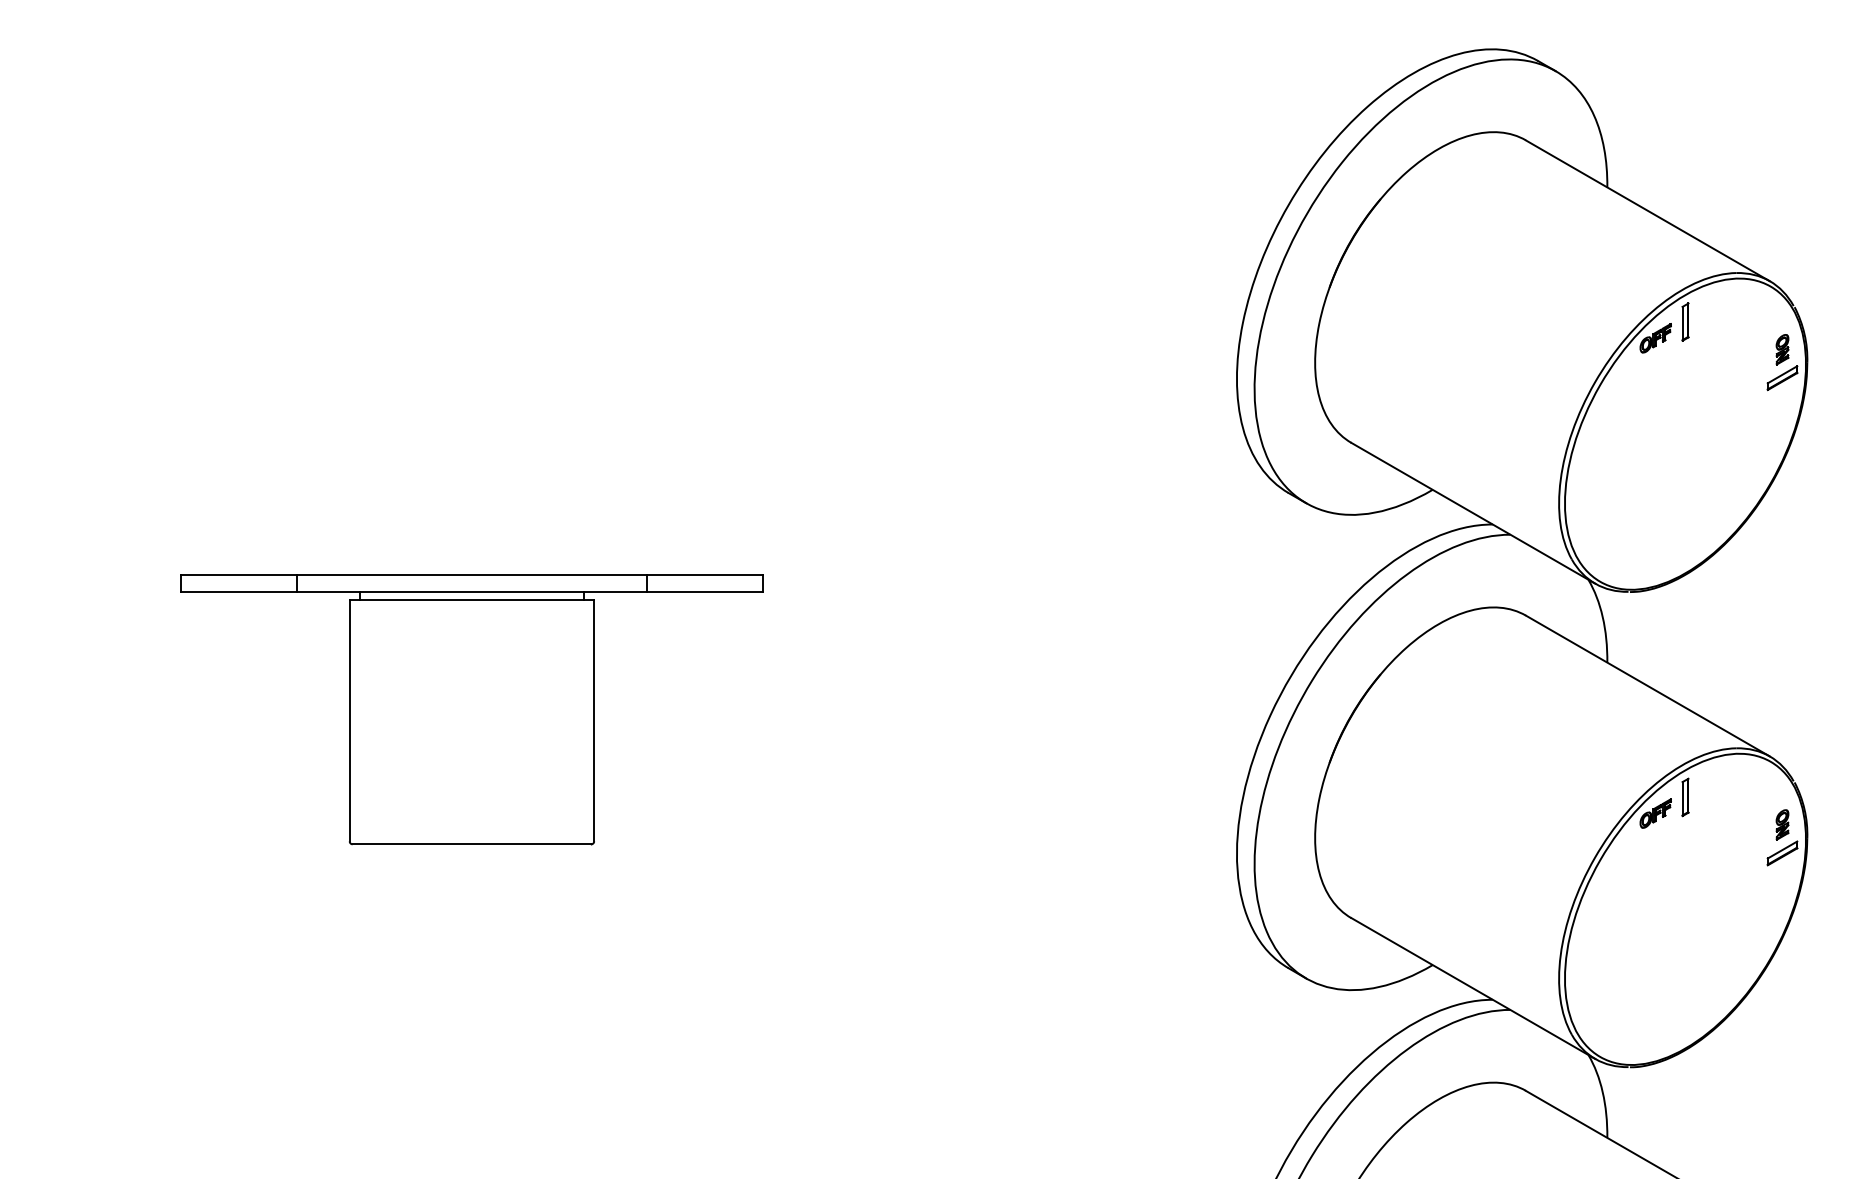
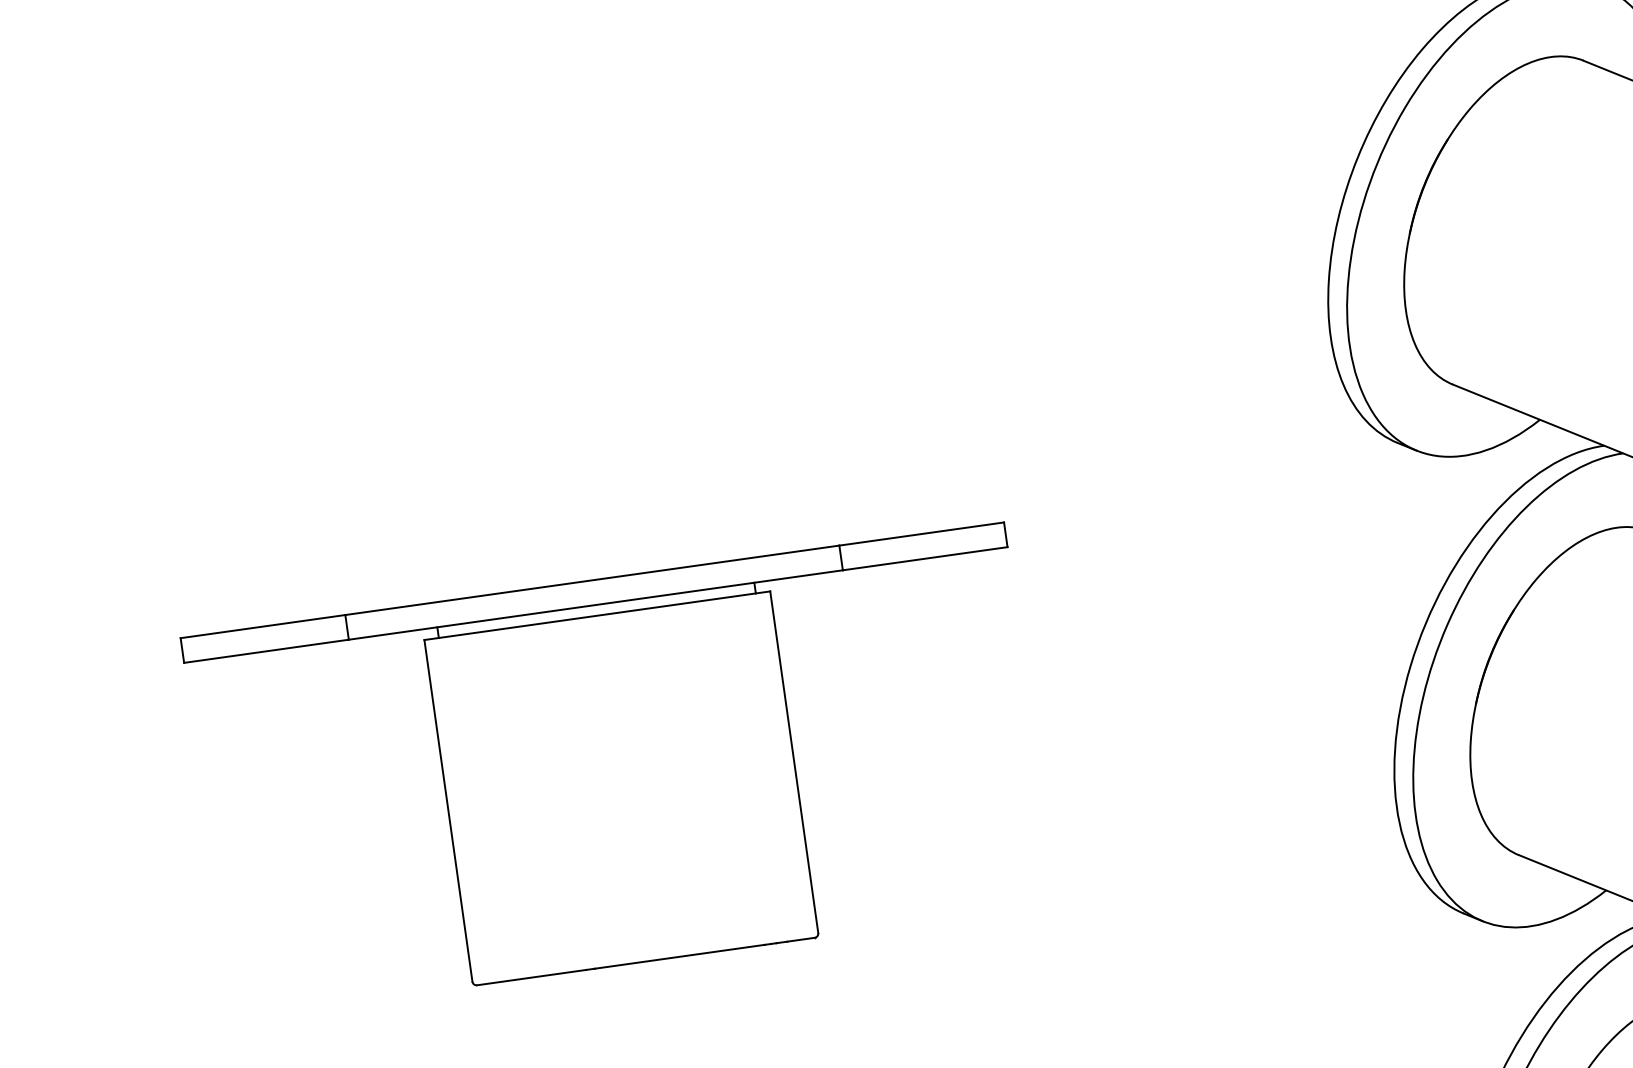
part: (471, 709) -> (618, 771), size x1.43

